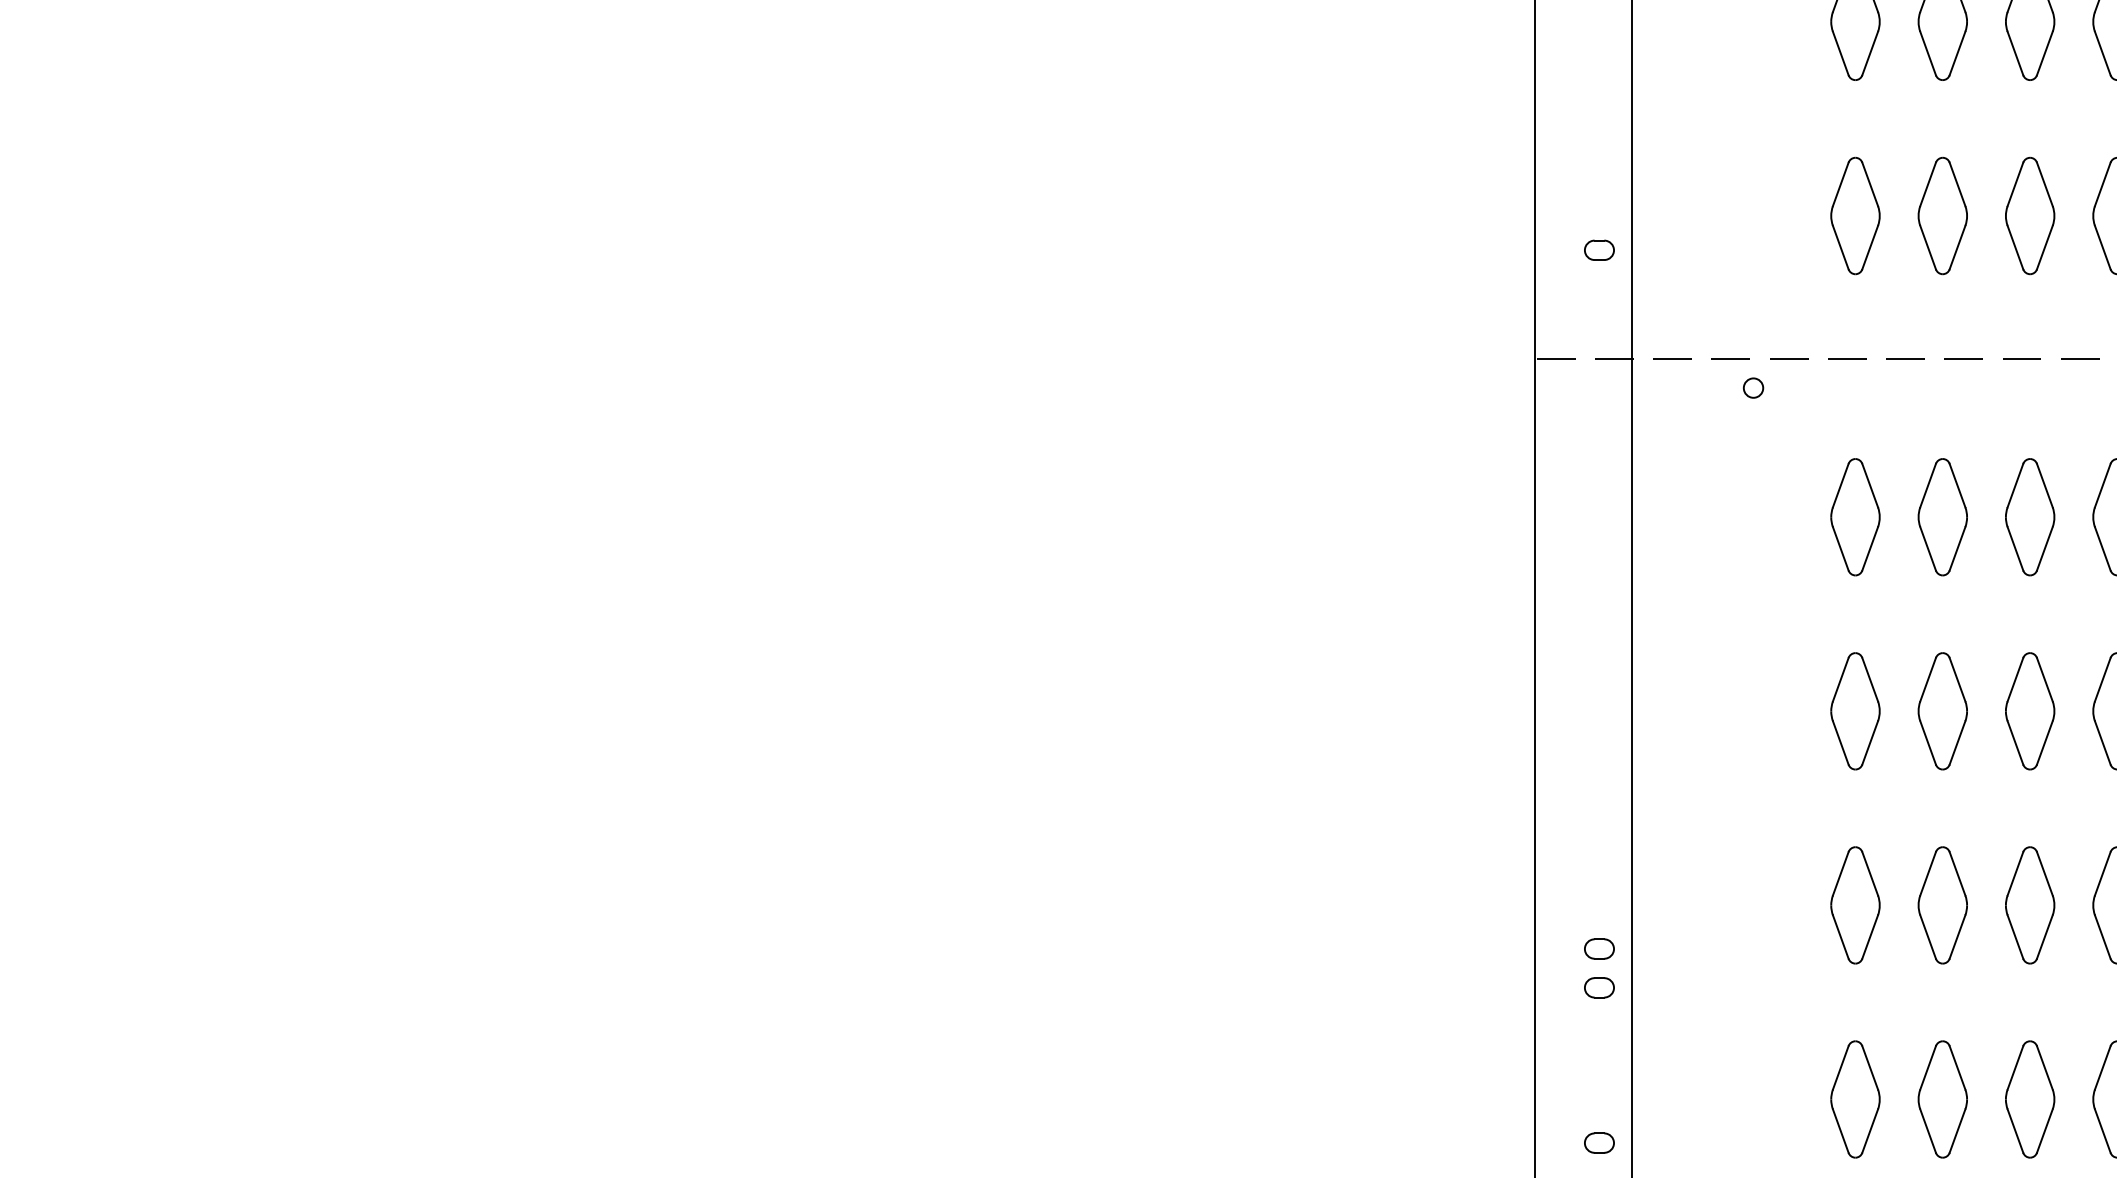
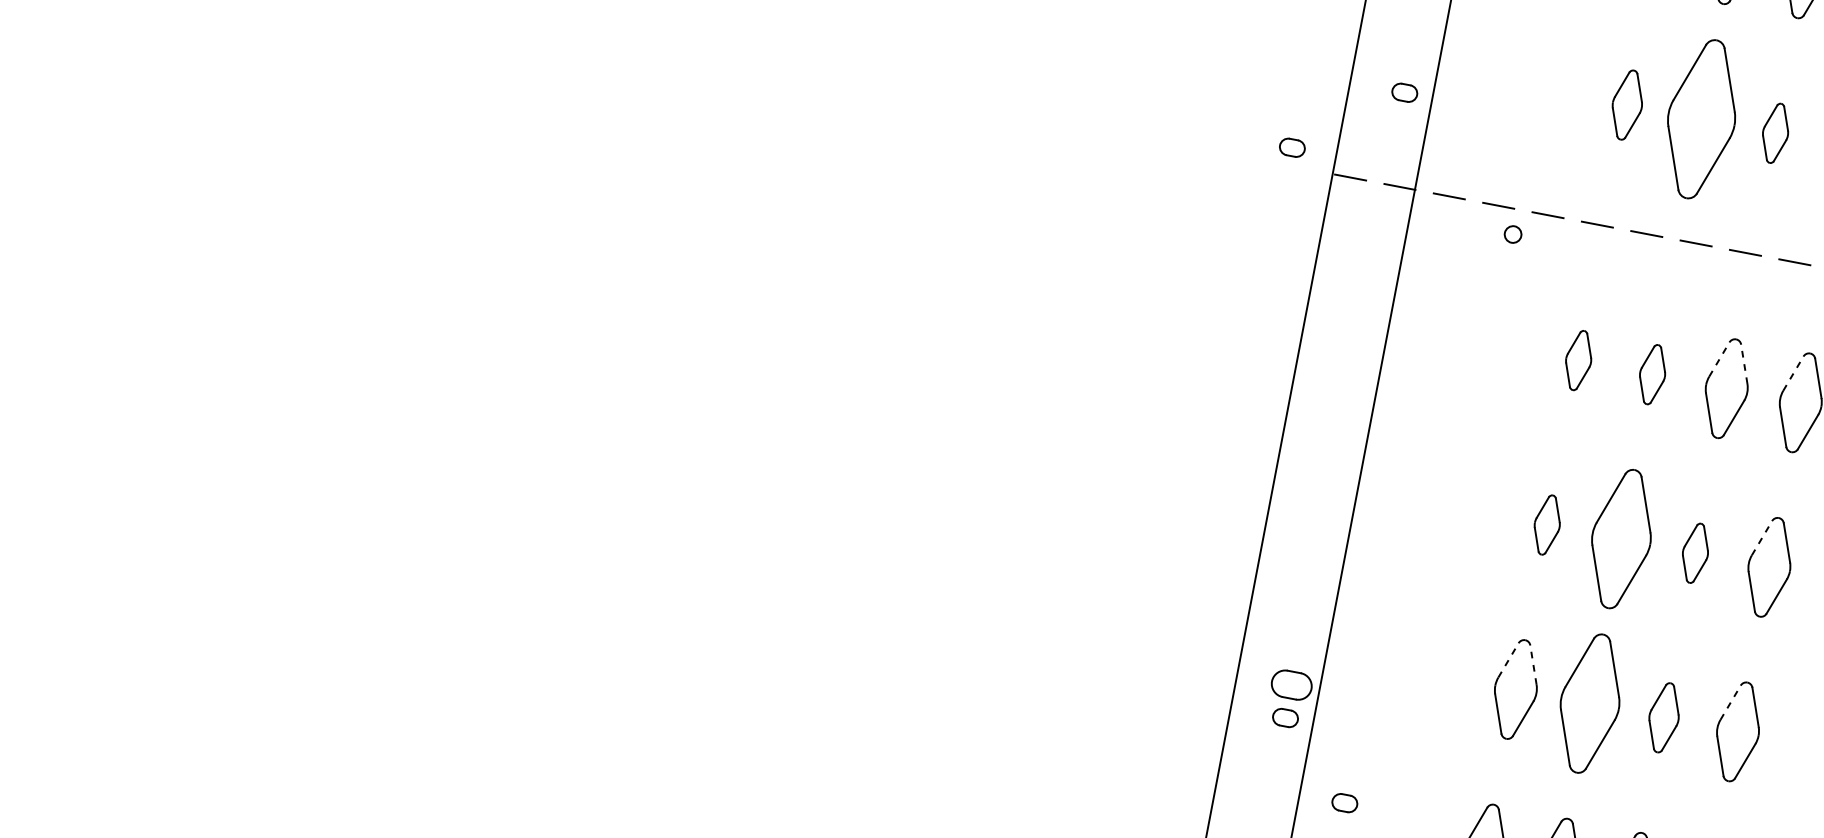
part: (1855, 215) -> (1627, 104), size x0.7
part: (1942, 215) -> (1701, 118), size x1.6
part: (2030, 215) -> (1775, 132), size x0.6
part: (1483, 336) -> (1292, 147), added
line: (2015, 485) -> (1719, 359), solid -> dashed
line: (2044, 485) -> (1744, 364), solid -> dashed
line: (2102, 485) -> (1793, 373), solid -> dashed
part: (1855, 517) -> (1578, 360), size x0.6
part: (1942, 517) -> (1652, 374), size x0.6
line: (2102, 679) -> (1761, 537), solid -> dashed
part: (1855, 711) -> (1547, 525), size x0.6
part: (1942, 711) -> (1621, 539), size x1.4
part: (2030, 711) -> (1695, 553), size x0.6
line: (1840, 873) -> (1508, 660), solid -> dashed
line: (1870, 873) -> (1533, 664), solid -> dashed
line: (2102, 873) -> (1730, 702), solid -> dashed
part: (1942, 905) -> (1589, 703), size x1.4
part: (2030, 905) -> (1664, 717), size x0.7
part: (1599, 948) -> (1291, 684), size x1.6
part: (1685, 1071) -> (1344, 802), added

